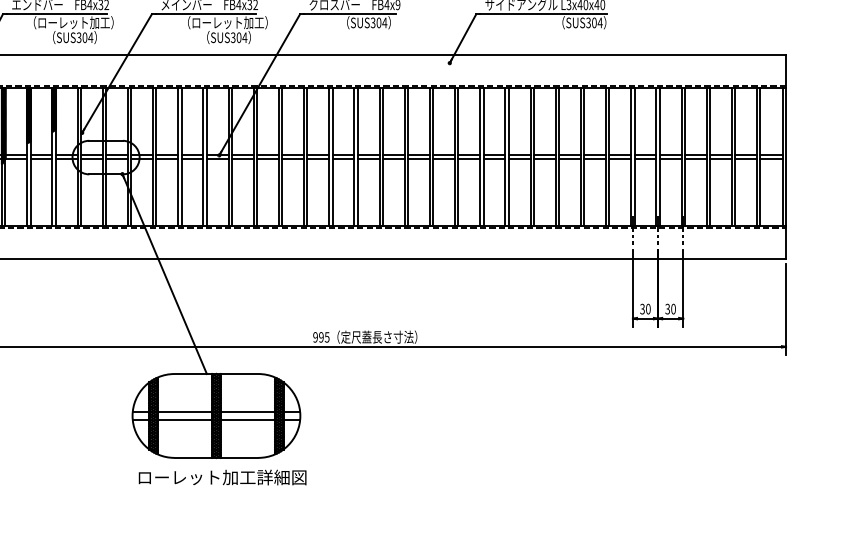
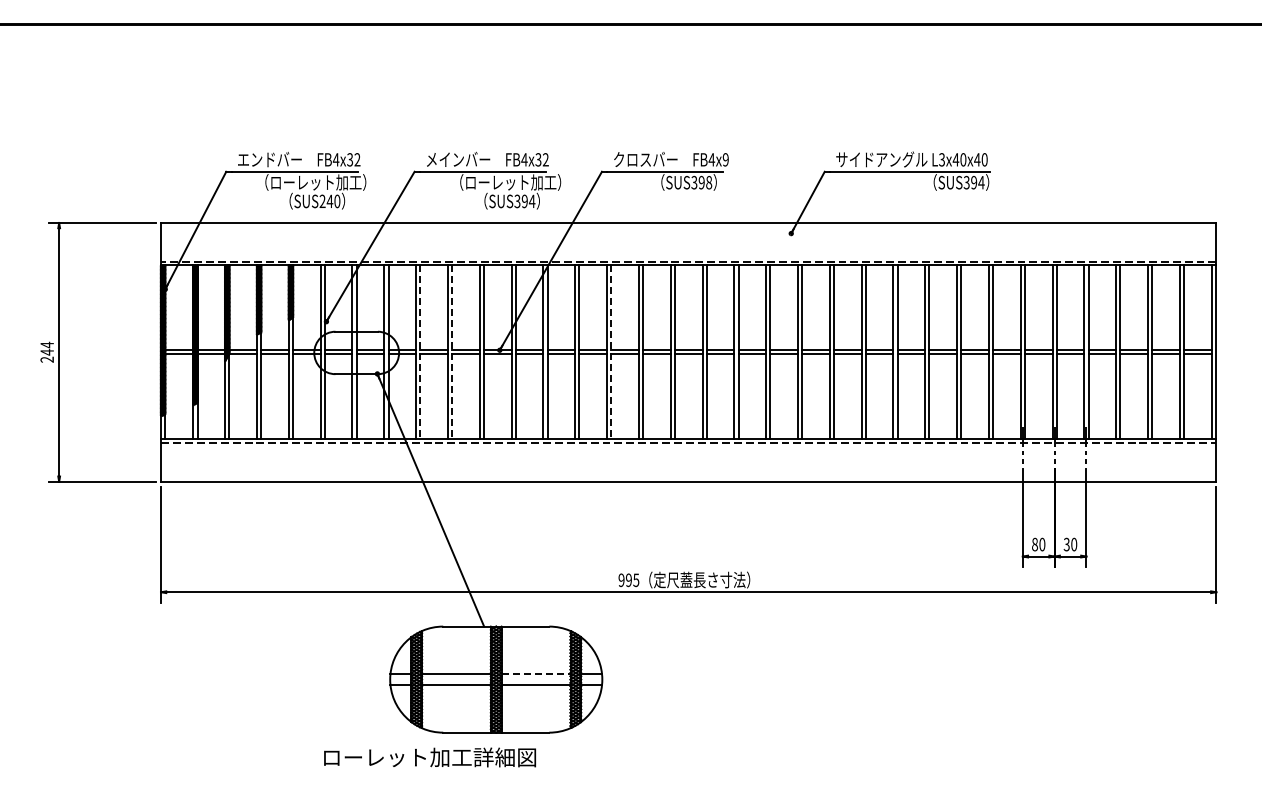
text: (381, 22) -> (705, 182), SUS304 -> SUS398
text: (594, 22) -> (974, 182), SUS304 -> SUS394
text: (84, 37) -> (329, 201), SUS304 -> SUS240
text: (238, 37) -> (524, 201), SUS304 -> SUS394
line: (156, 157) -> (420, 352), solid -> dashed
line: (181, 157) -> (452, 352), solid -> dashed
line: (307, 157) -> (611, 352), solid -> dashed
text: (642, 309) -> (1034, 544), 30 -> 80
line: (248, 411) -> (536, 674), solid -> dashed
text: (222, 477) -> (429, 757), moved

